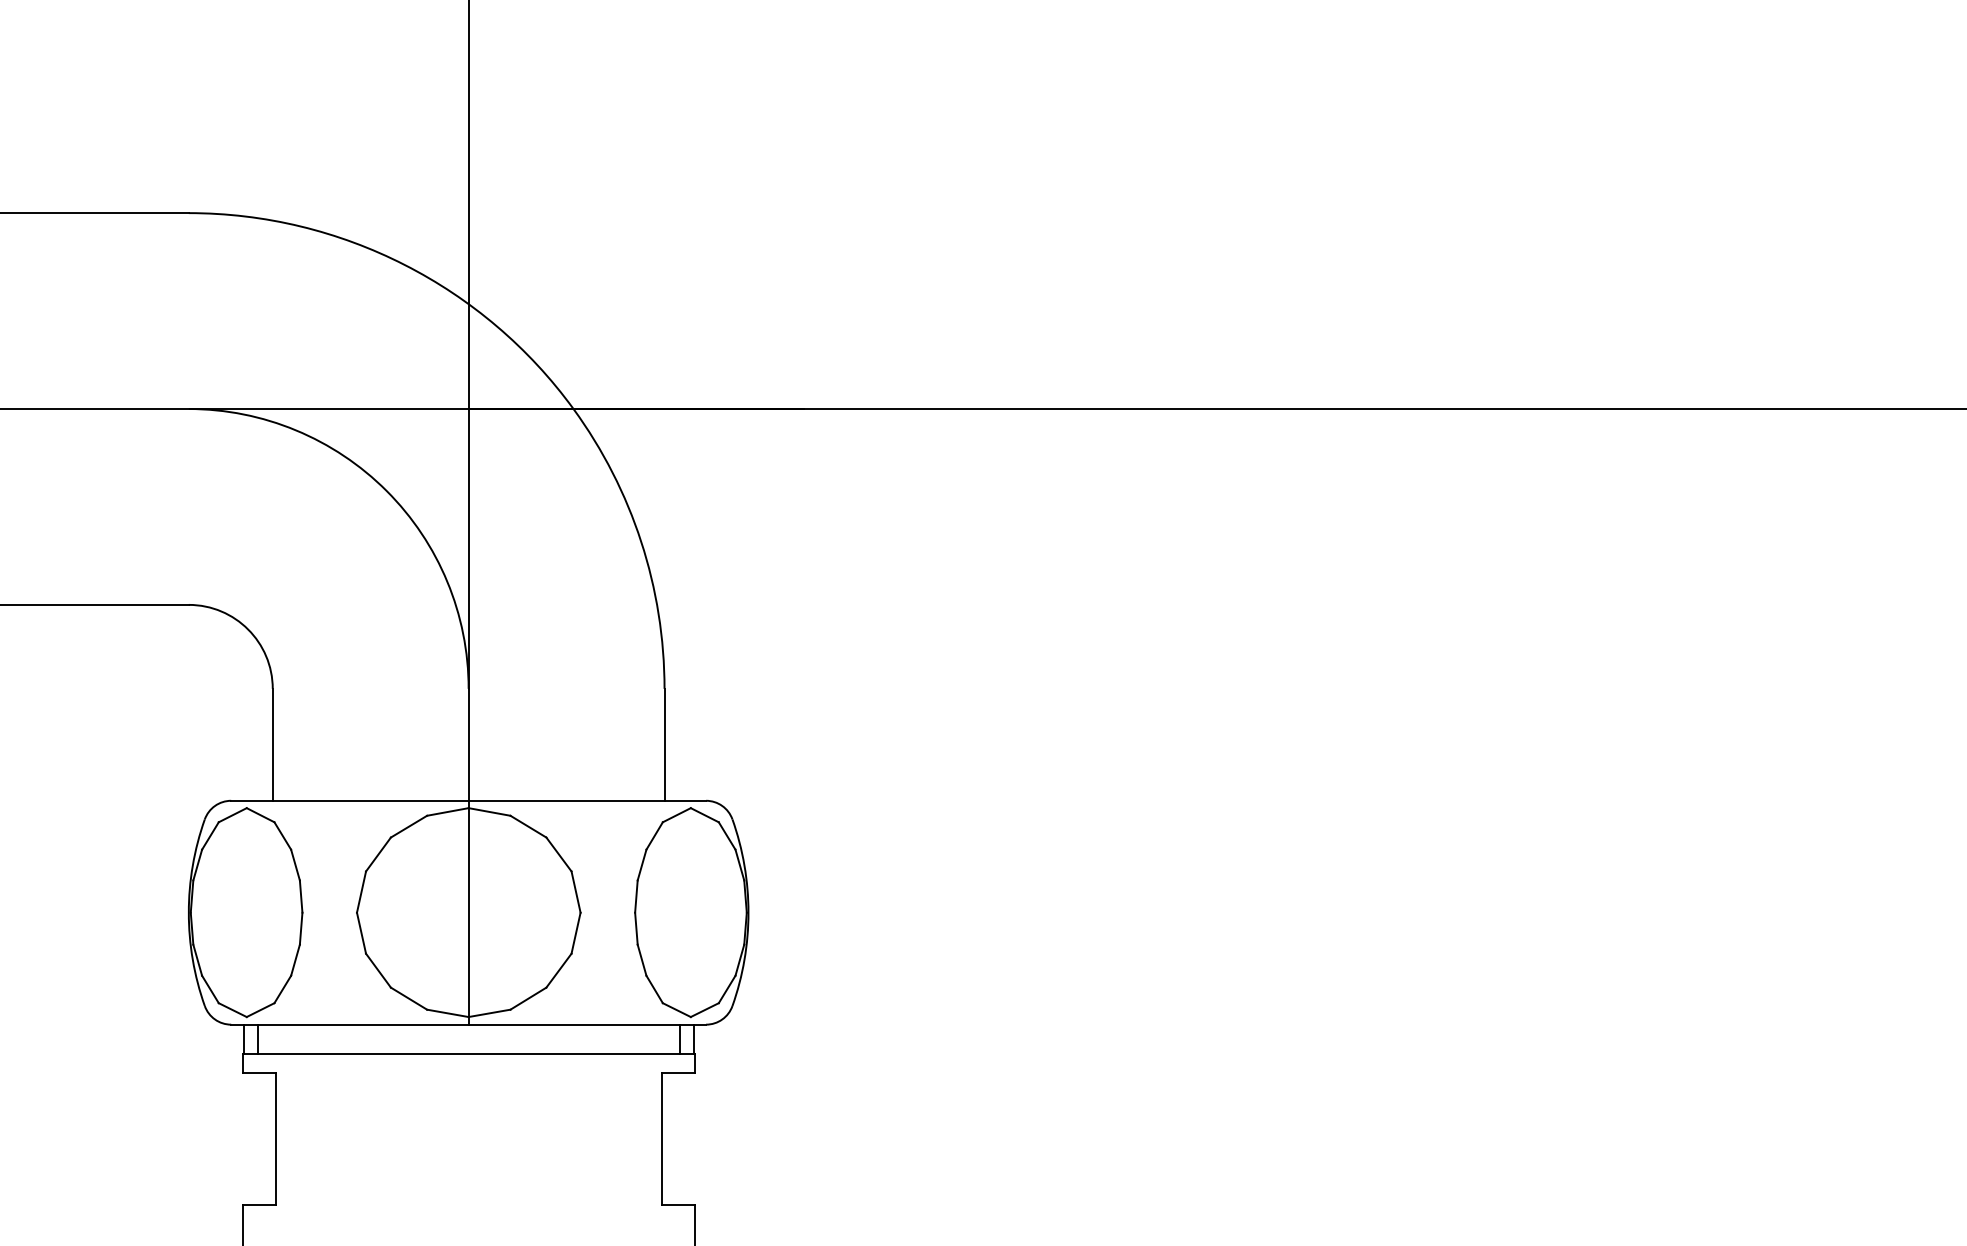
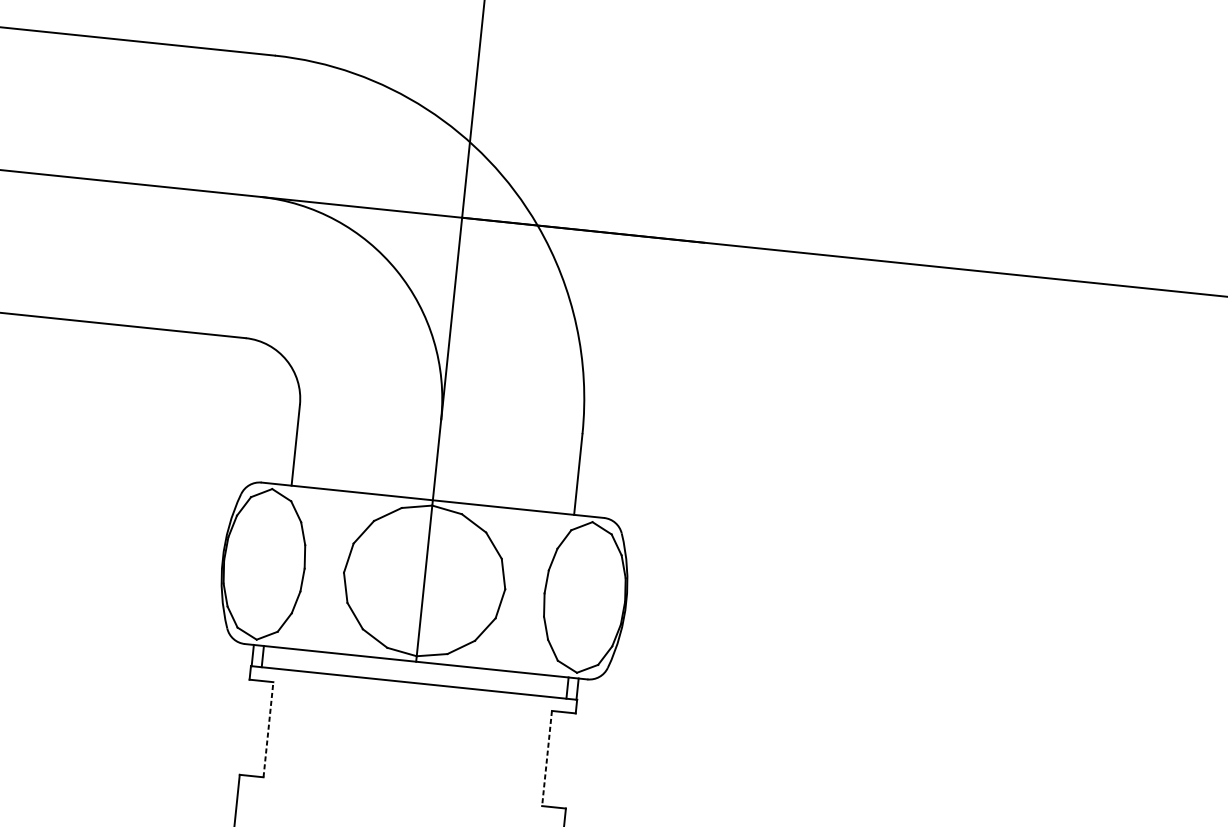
line: (275, 1138) -> (268, 729), solid -> dashed
line: (661, 1138) -> (546, 758), solid -> dashed

